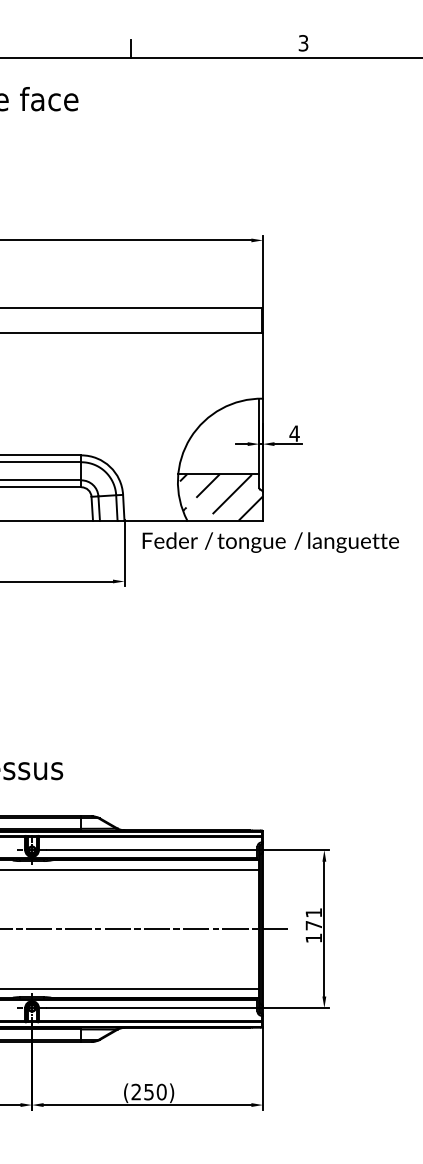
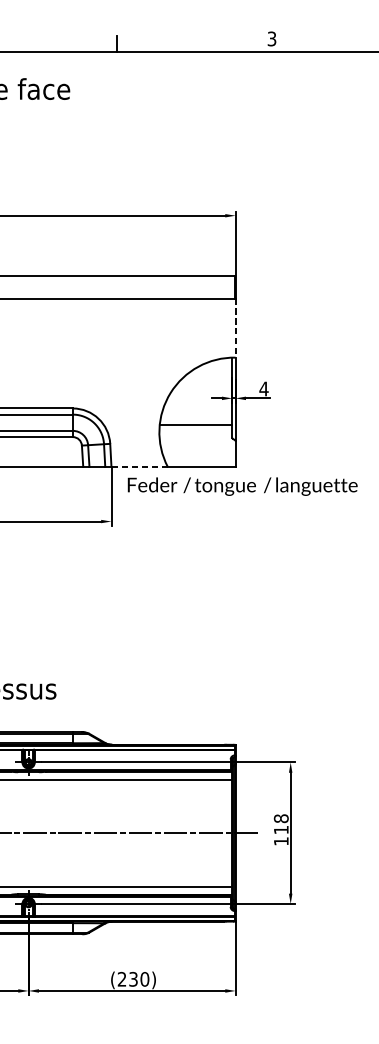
line: (262, 365) -> (235, 327), solid -> dashed
hatch: (221, 497) -> (198, 446), removed
line: (155, 520) -> (139, 466), solid -> dashed
text: (313, 919) -> (280, 824), 171 -> 118
text: (148, 1091) -> (133, 978), (250) -> (230)

